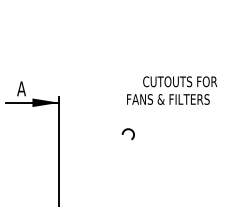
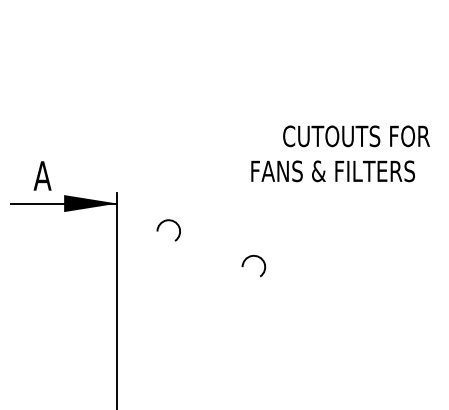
text: (172, 90) -> (341, 153), moved
arc: (82, 113) -> (163, 224), added

